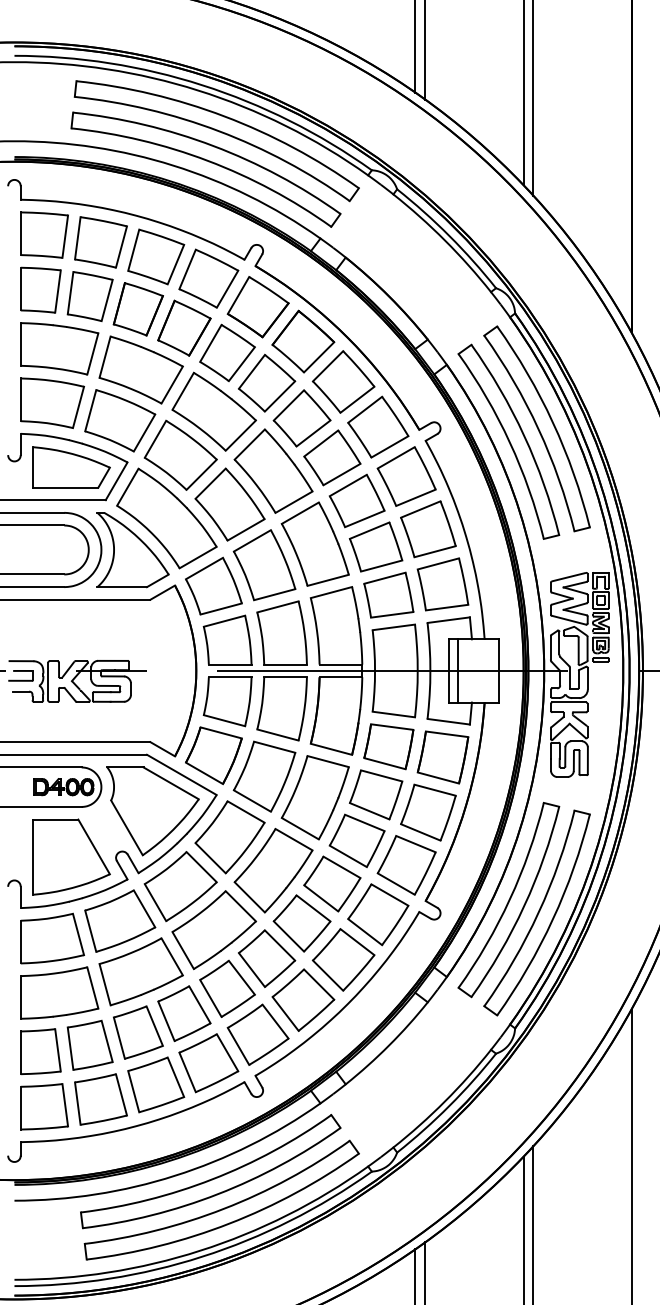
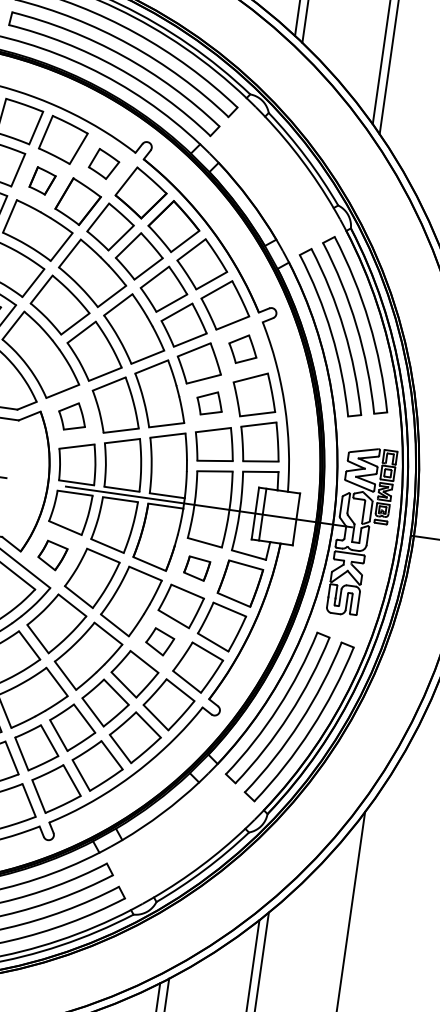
part: (208, 278) -> (103, 164), size x0.6
part: (137, 309) -> (42, 181), size x0.6
part: (406, 476) -> (242, 349), size x0.6
part: (375, 546) -> (209, 403), size x0.6
part: (213, 585) -> (72, 416), size x0.6
part: (388, 746) -> (196, 568), size x0.6
part: (213, 755) -> (52, 555), size x0.6
part: (356, 840) -> (159, 641), size x0.6

